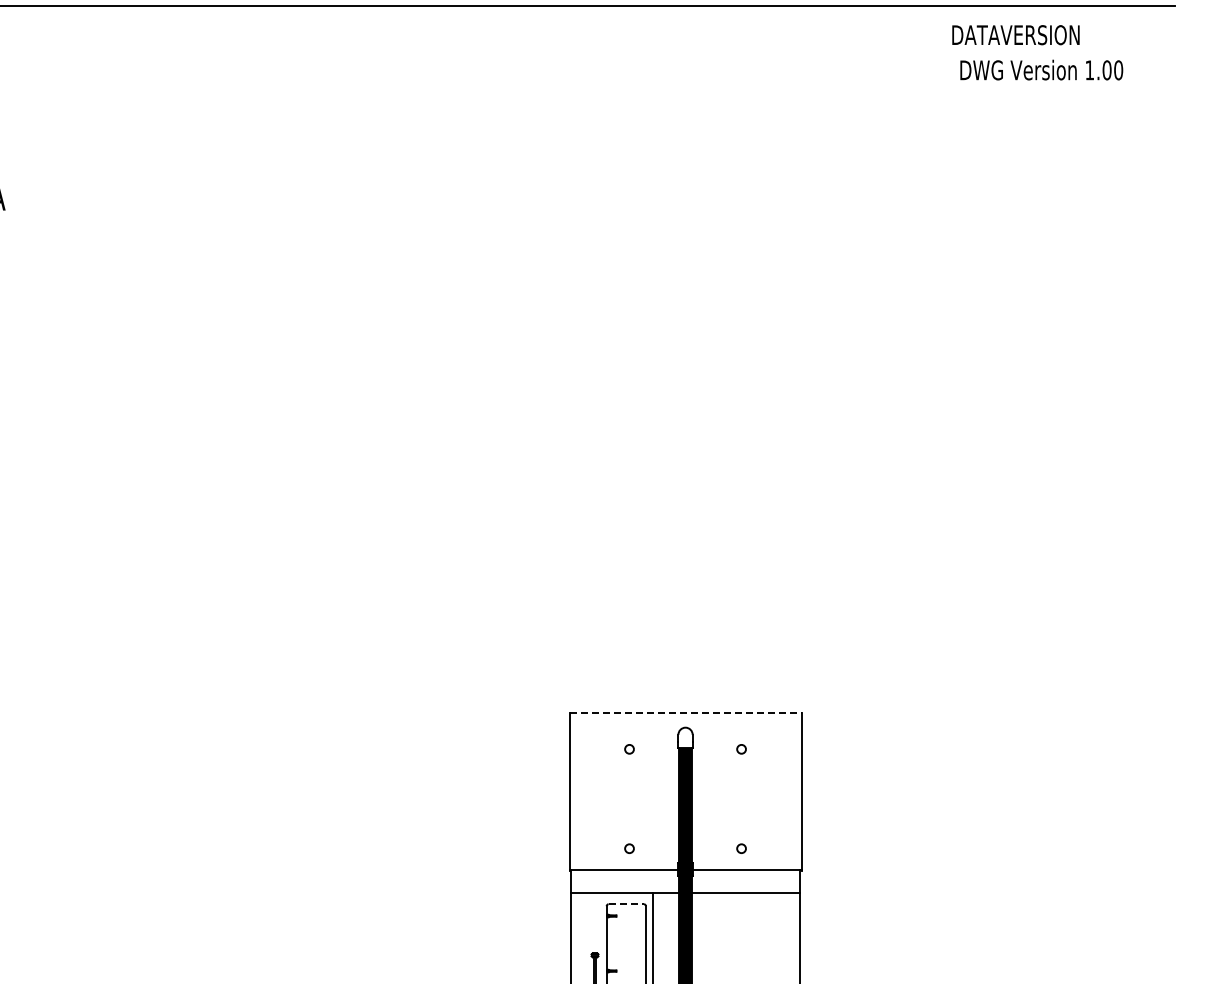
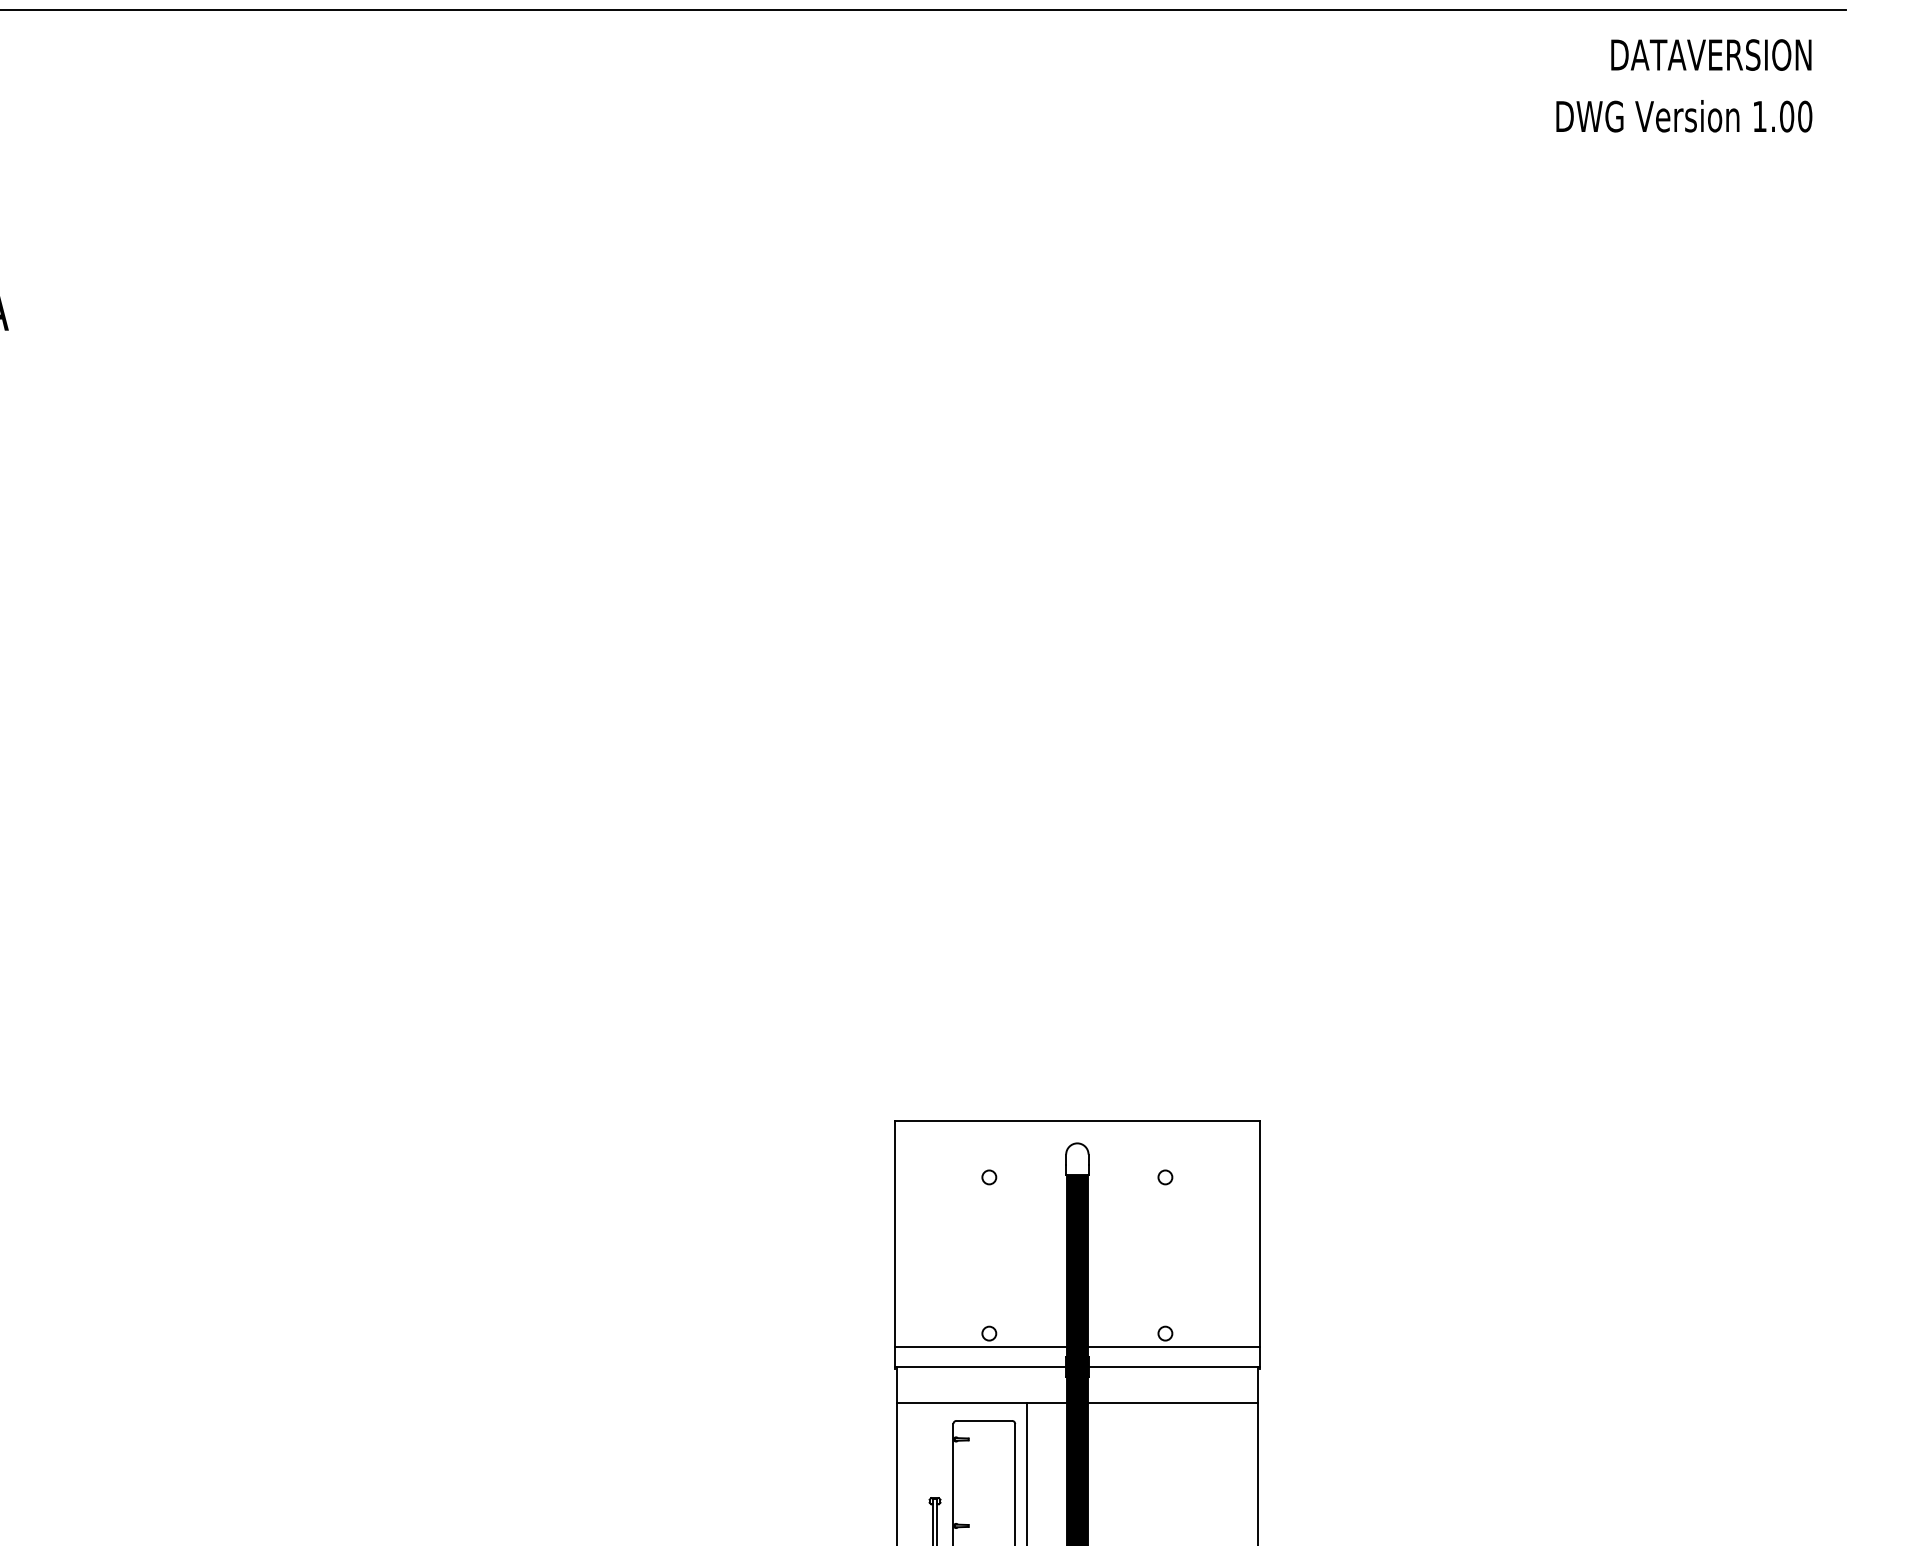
text: (1015, 35) -> (1710, 55), moved
text: (1041, 69) -> (1683, 115), moved
line: (685, 713) -> (1077, 1121), dashed -> solid
line: (685, 857) -> (1077, 1347), added
line: (626, 904) -> (984, 1421), dashed -> solid

